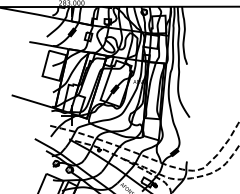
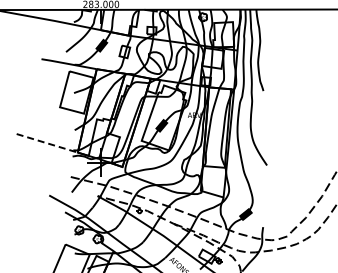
line: (33, 101) -> (47, 143), solid -> dashed

